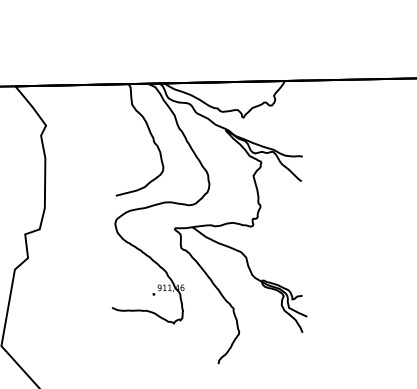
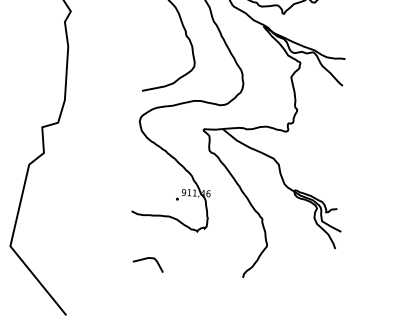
curve: (129, 351) -> (147, 259), added

